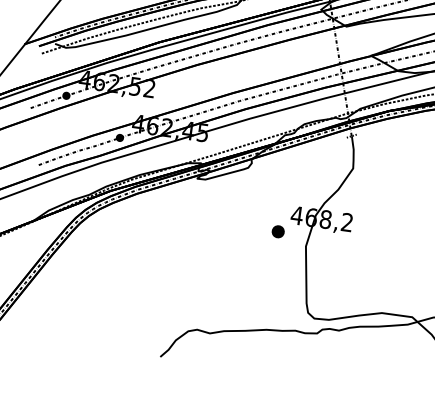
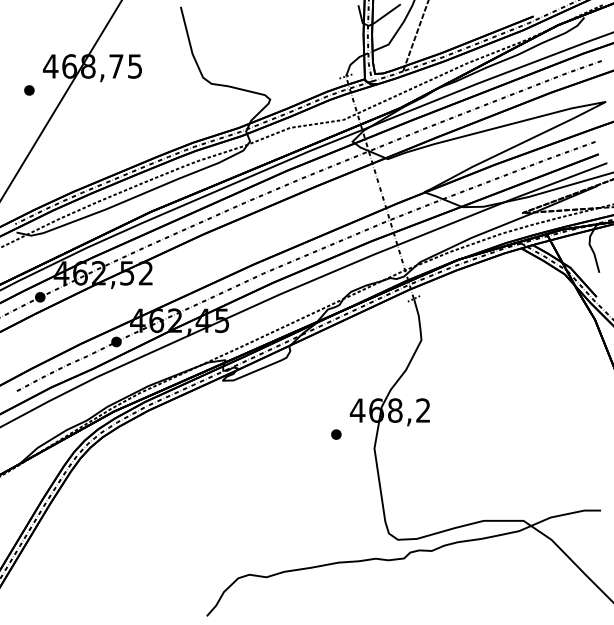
part: (278, 231) -> (336, 434), size x0.62

